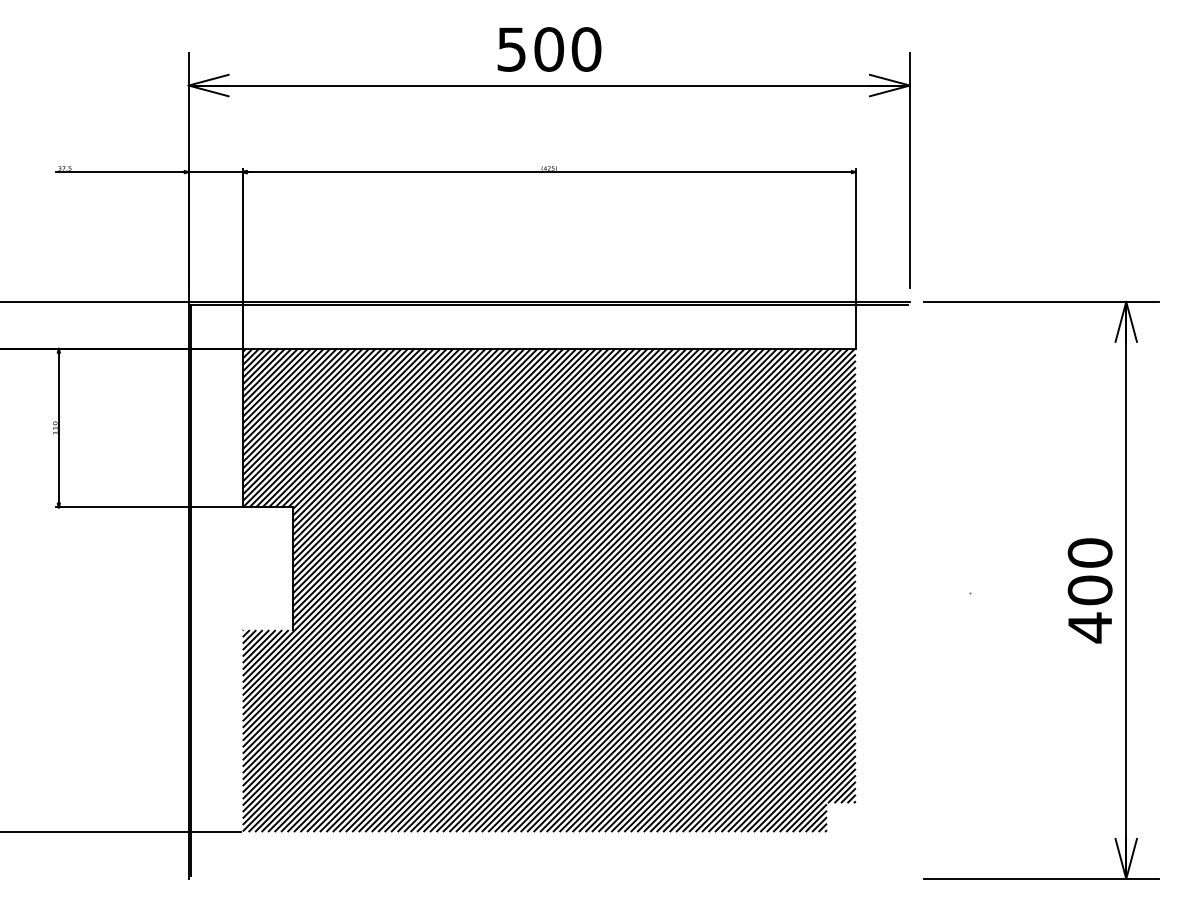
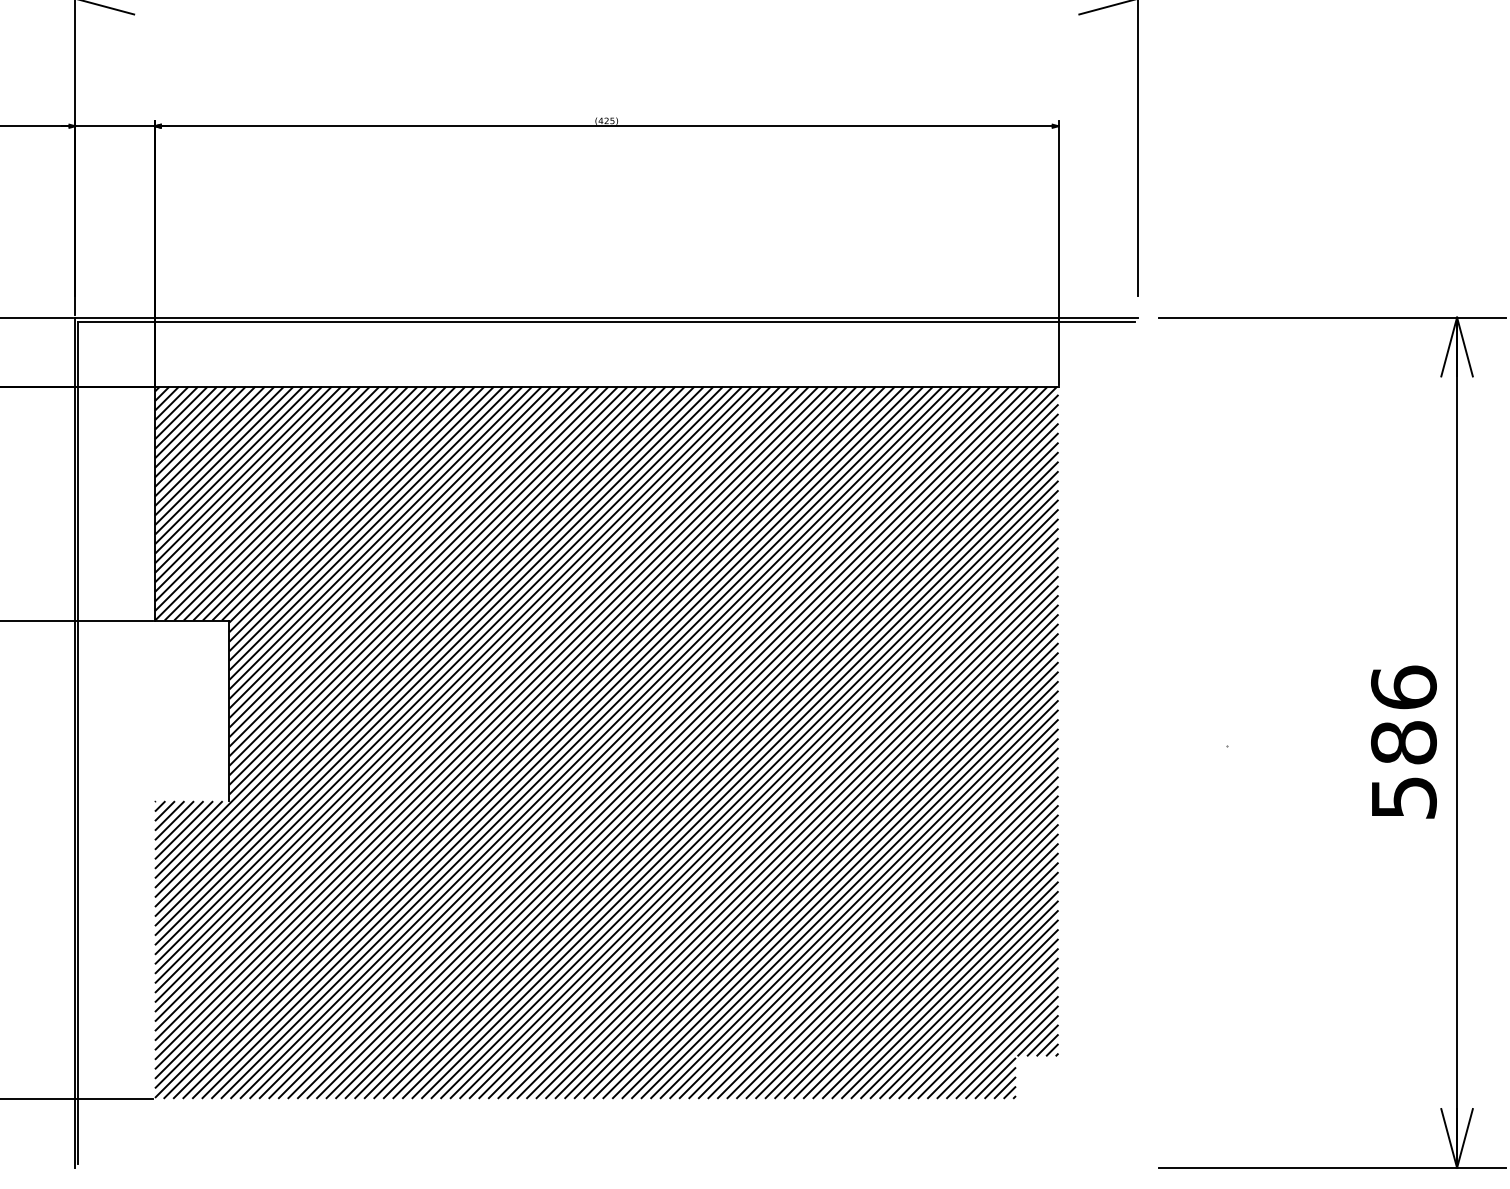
text: (1089, 590) -> (1402, 742), 400 -> 586

